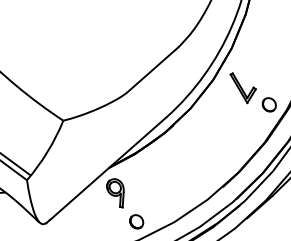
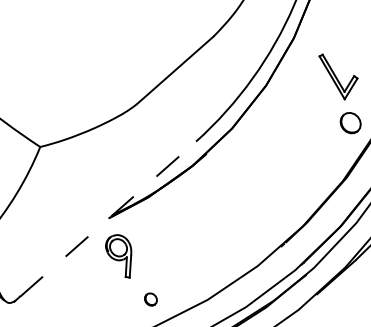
part: (242, 88) -> (337, 77), moved
line: (108, 168) -> (108, 219), solid -> dashed
part: (136, 221) -> (150, 298), size x0.6

